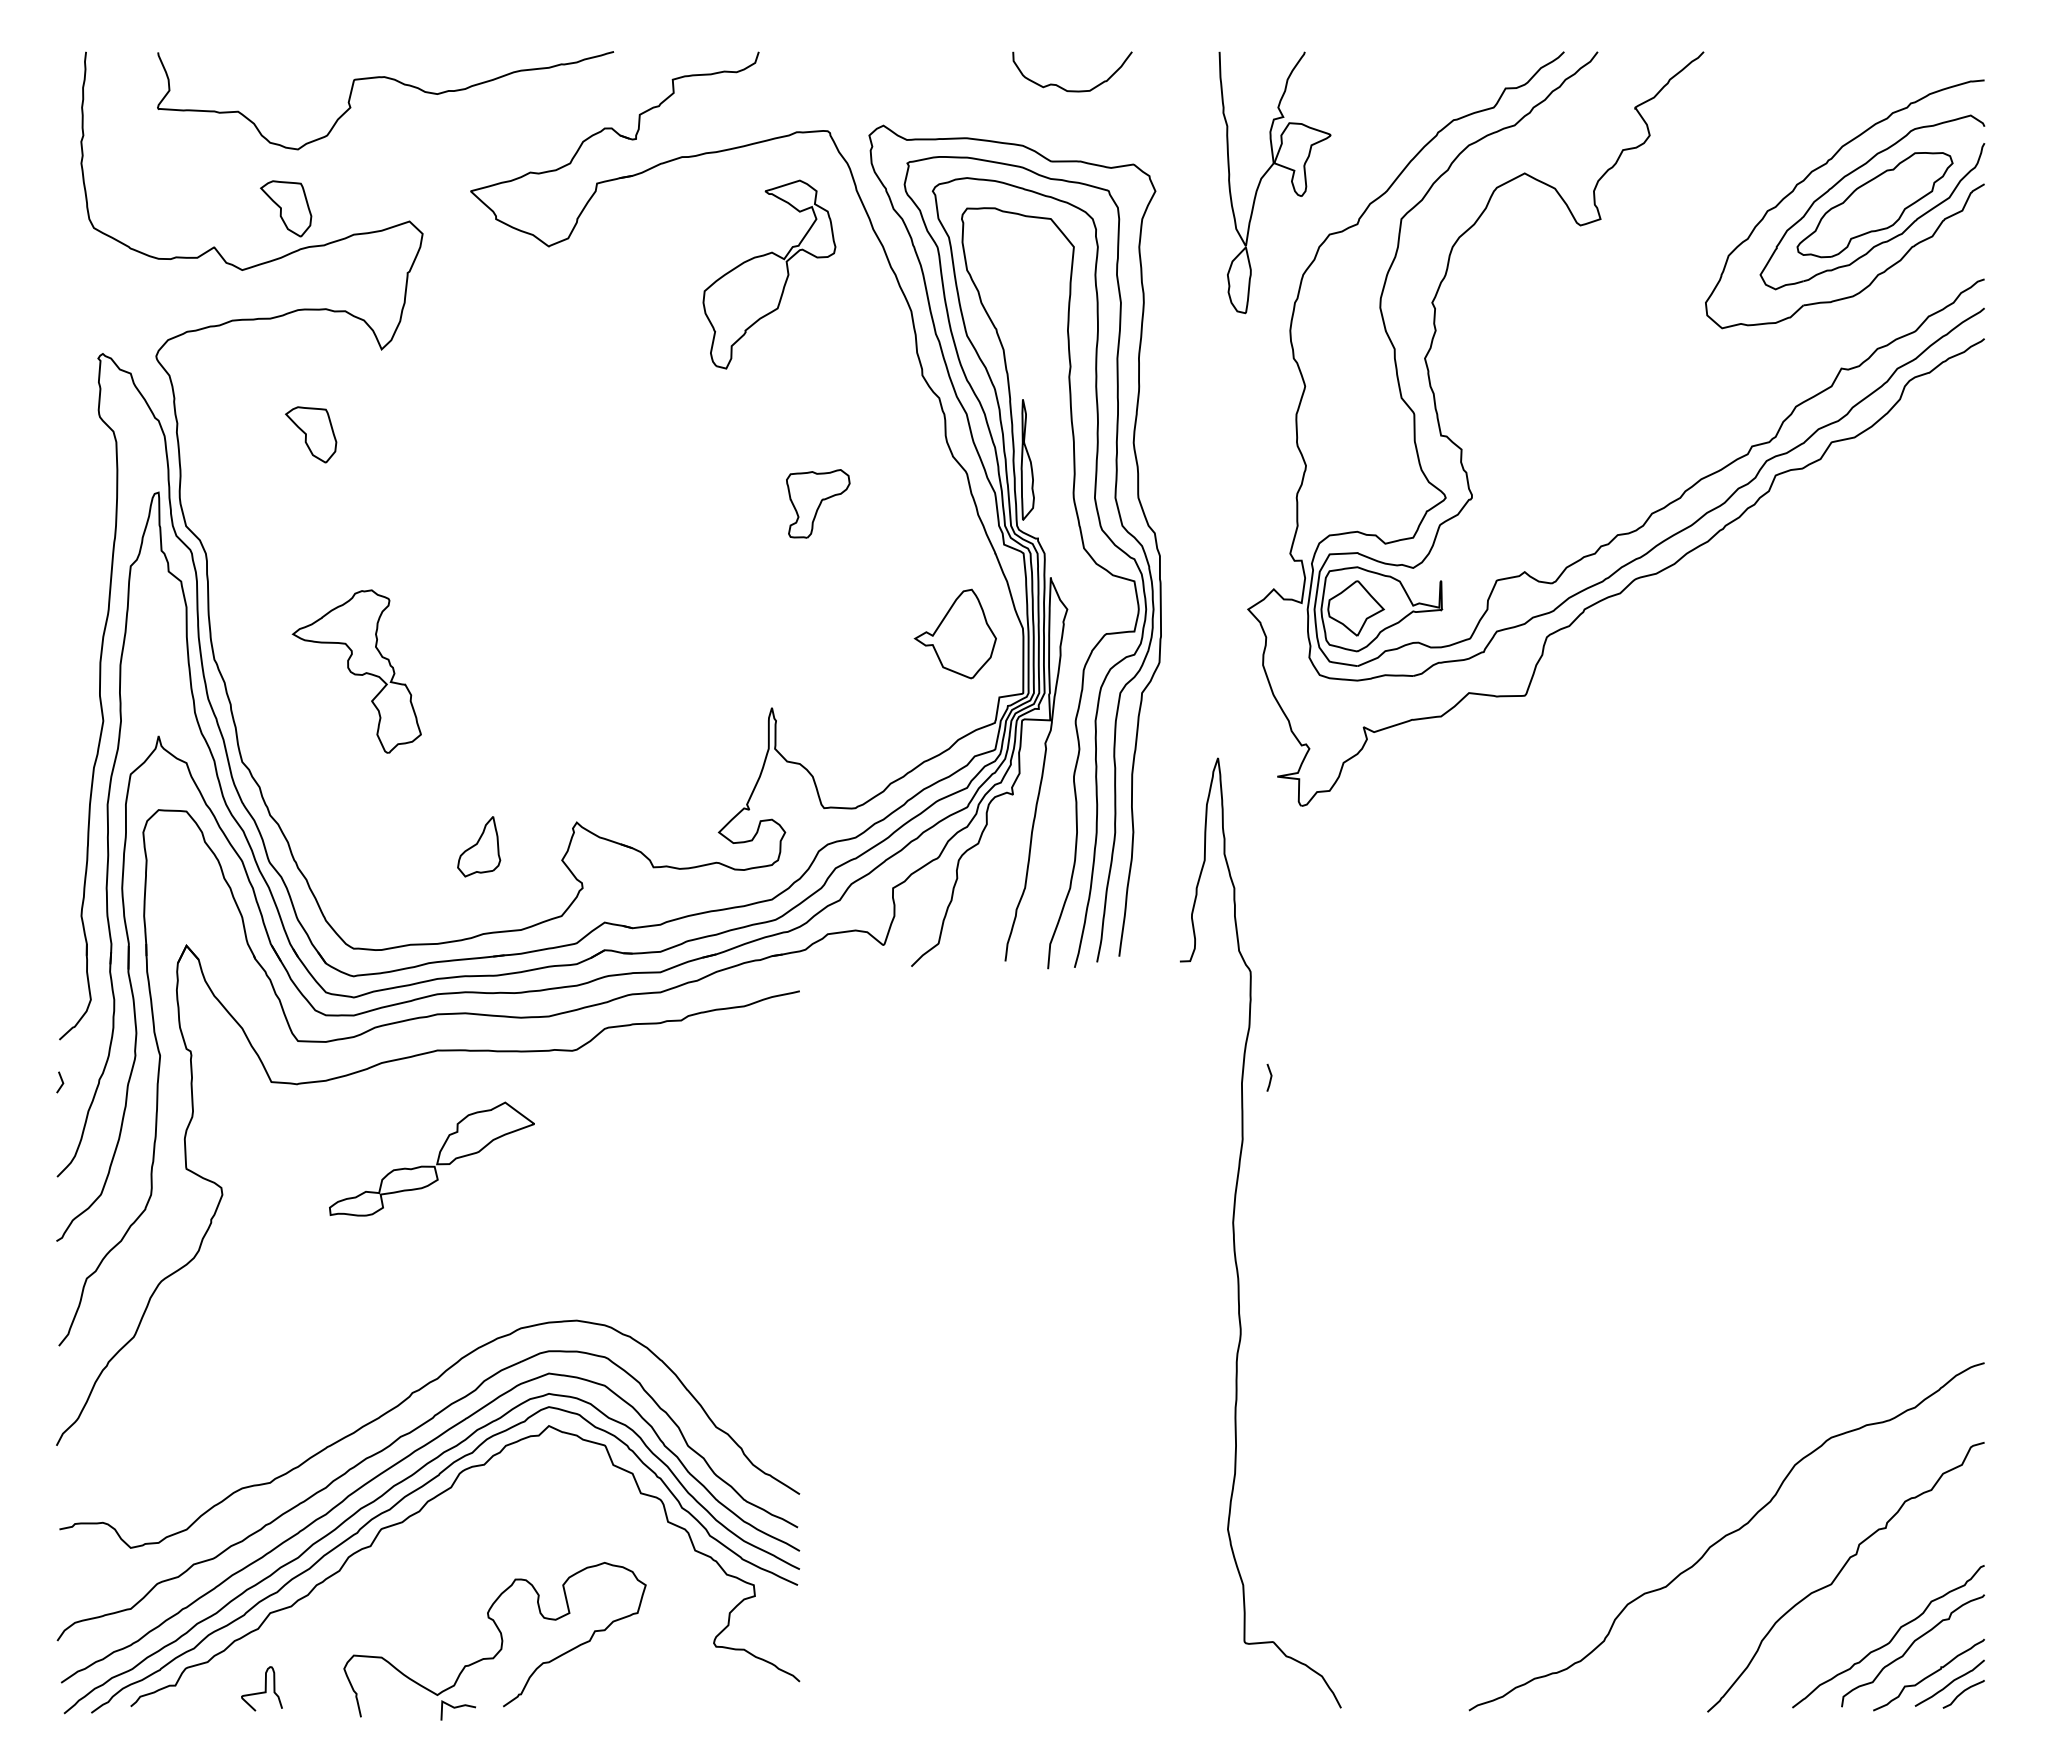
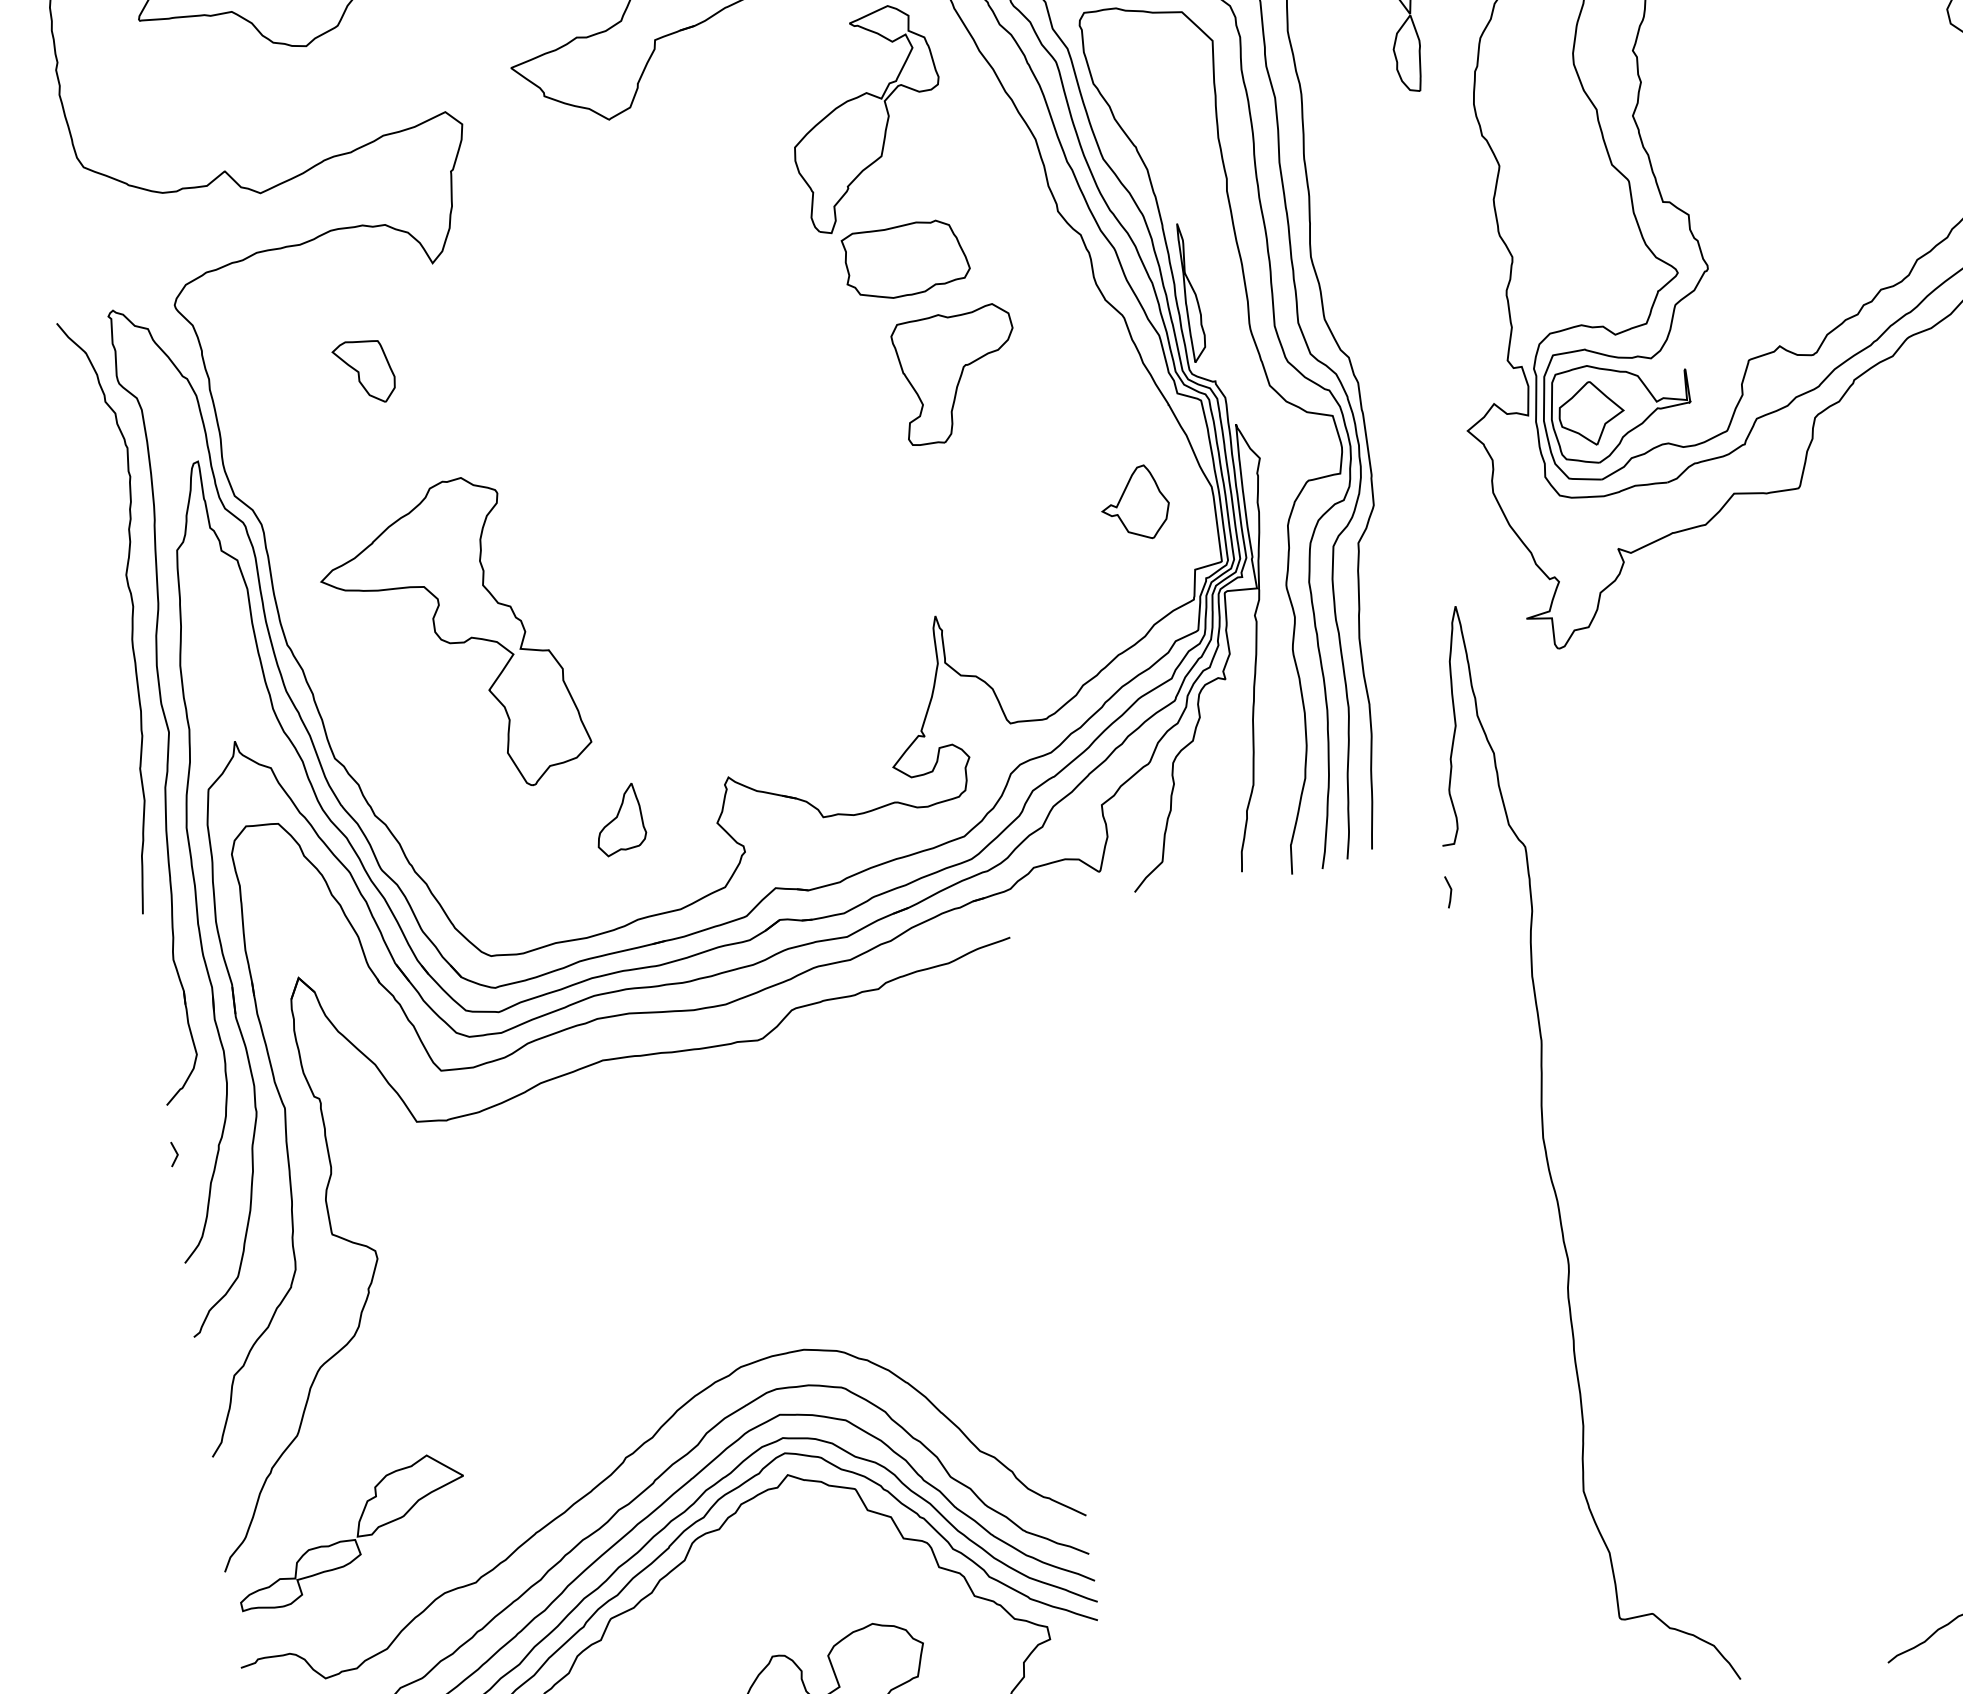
part: (286, 208) -> (301, 115), removed
part: (787, 399) -> (906, 259), added
part: (818, 503) -> (957, 374), size x1.67
curve: (84, 615) -> (131, 613), added
part: (955, 633) -> (1134, 502), size x0.71
part: (356, 671) -> (452, 637), size x1.67
line: (1270, 1077) -> (1450, 891), moved
part: (431, 1158) -> (350, 1530), moved

